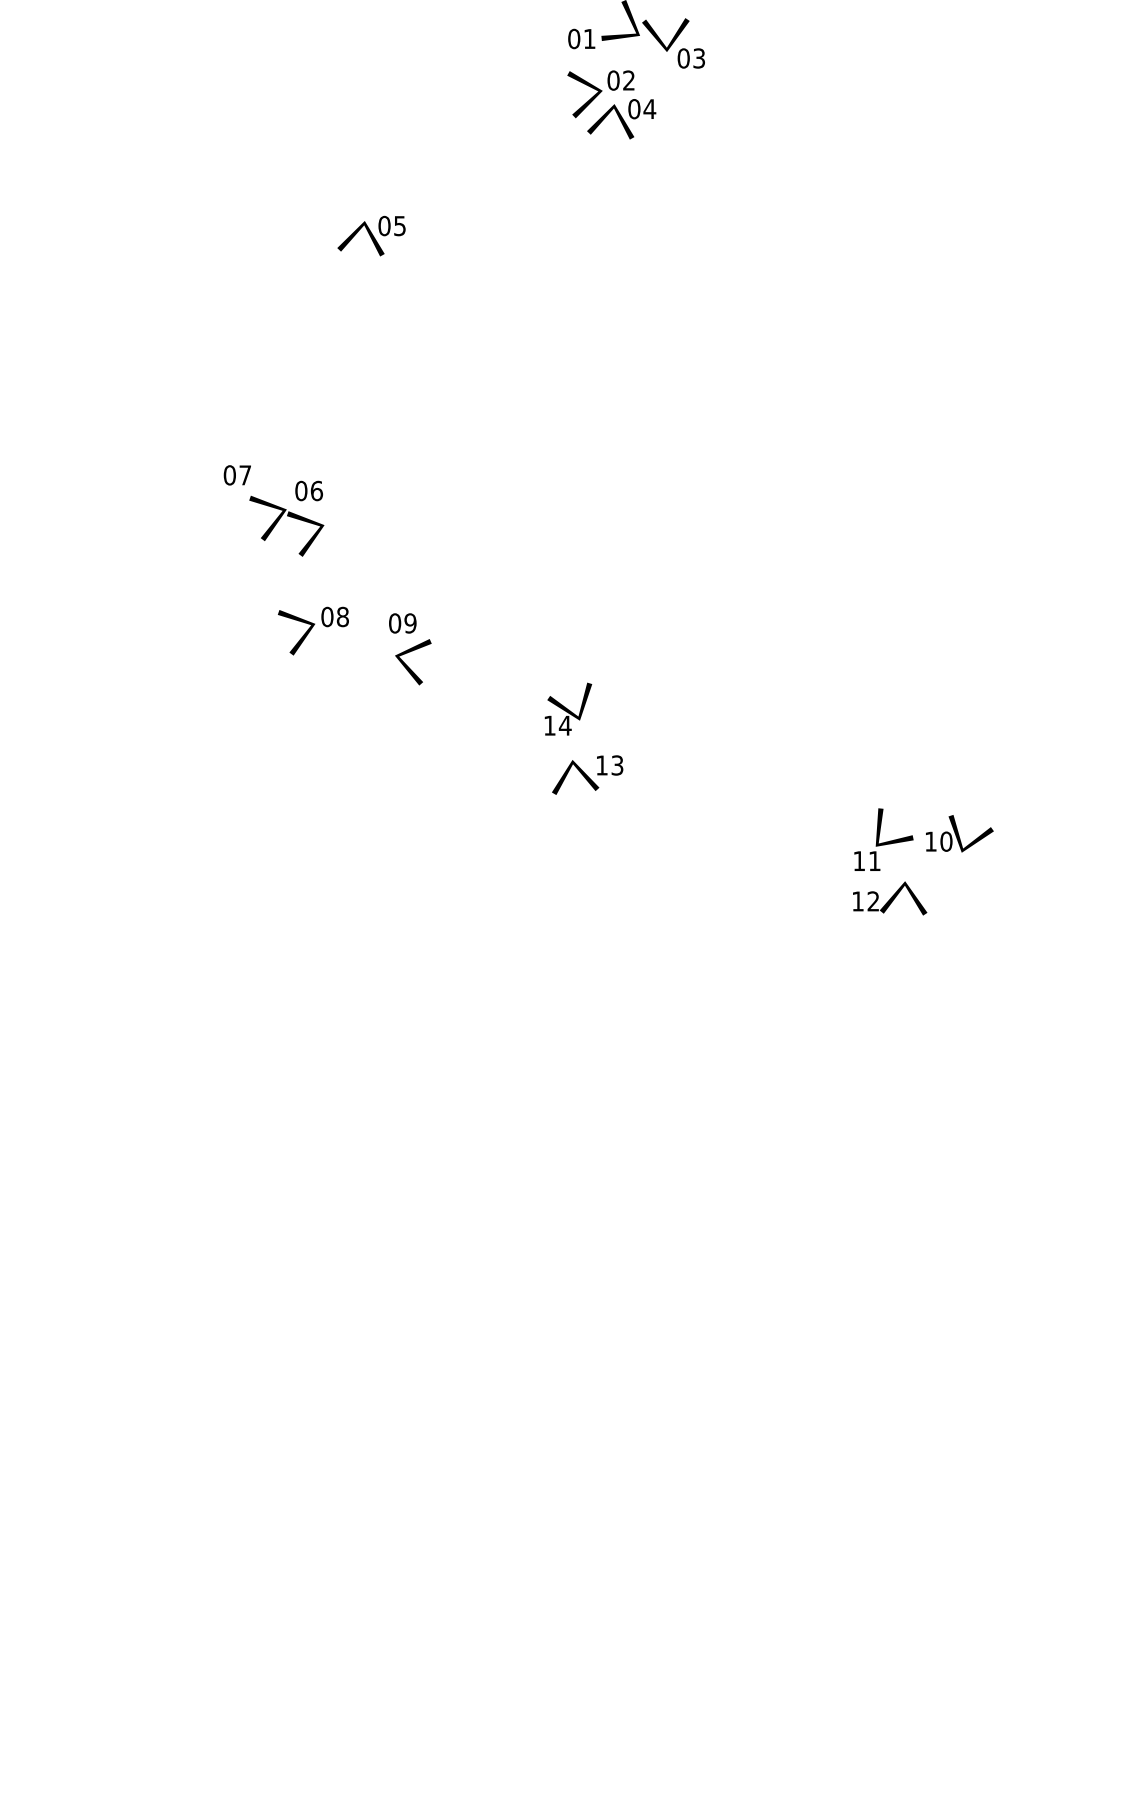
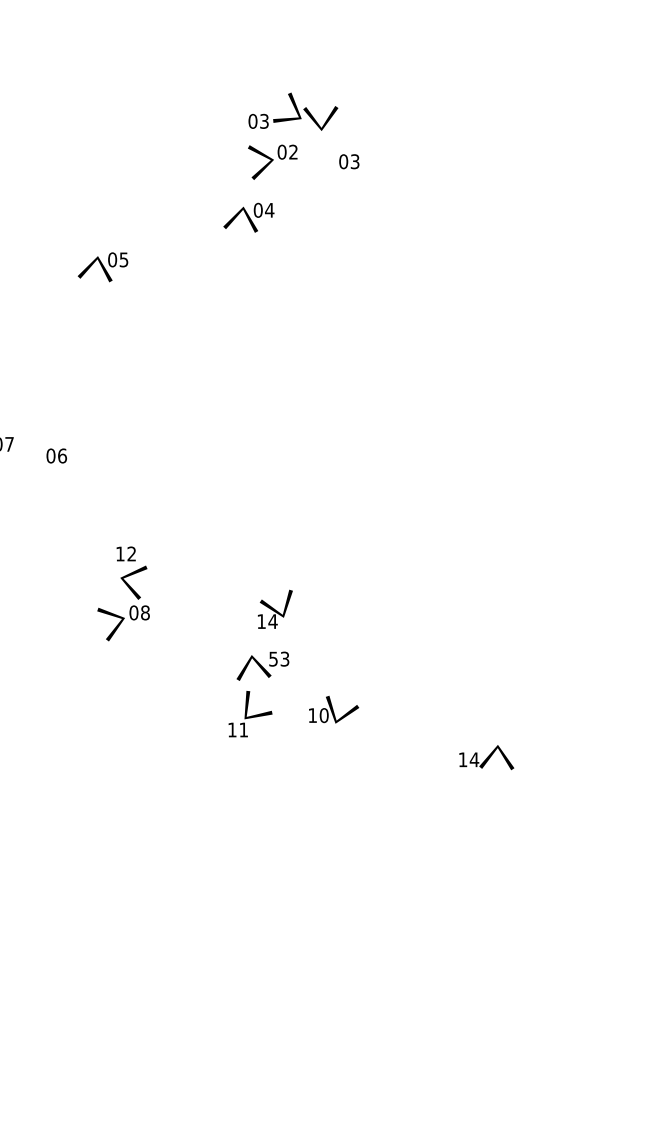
text: (589, 38) -> (264, 121), 01 -> 03
text: (690, 58) -> (348, 161), moved
text: (621, 119) -> (248, 218), moved
part: (279, 520) -> (34, 477), removed
text: (402, 623) -> (125, 554), 09 -> 12
text: (313, 630) -> (123, 622), moved
text: (568, 708) -> (275, 608), moved
text: (601, 765) -> (273, 659), 13 -> 53
text: (959, 833) -> (333, 709), moved
text: (883, 839) -> (250, 713), moved
text: (873, 901) -> (474, 759), 12 -> 14

